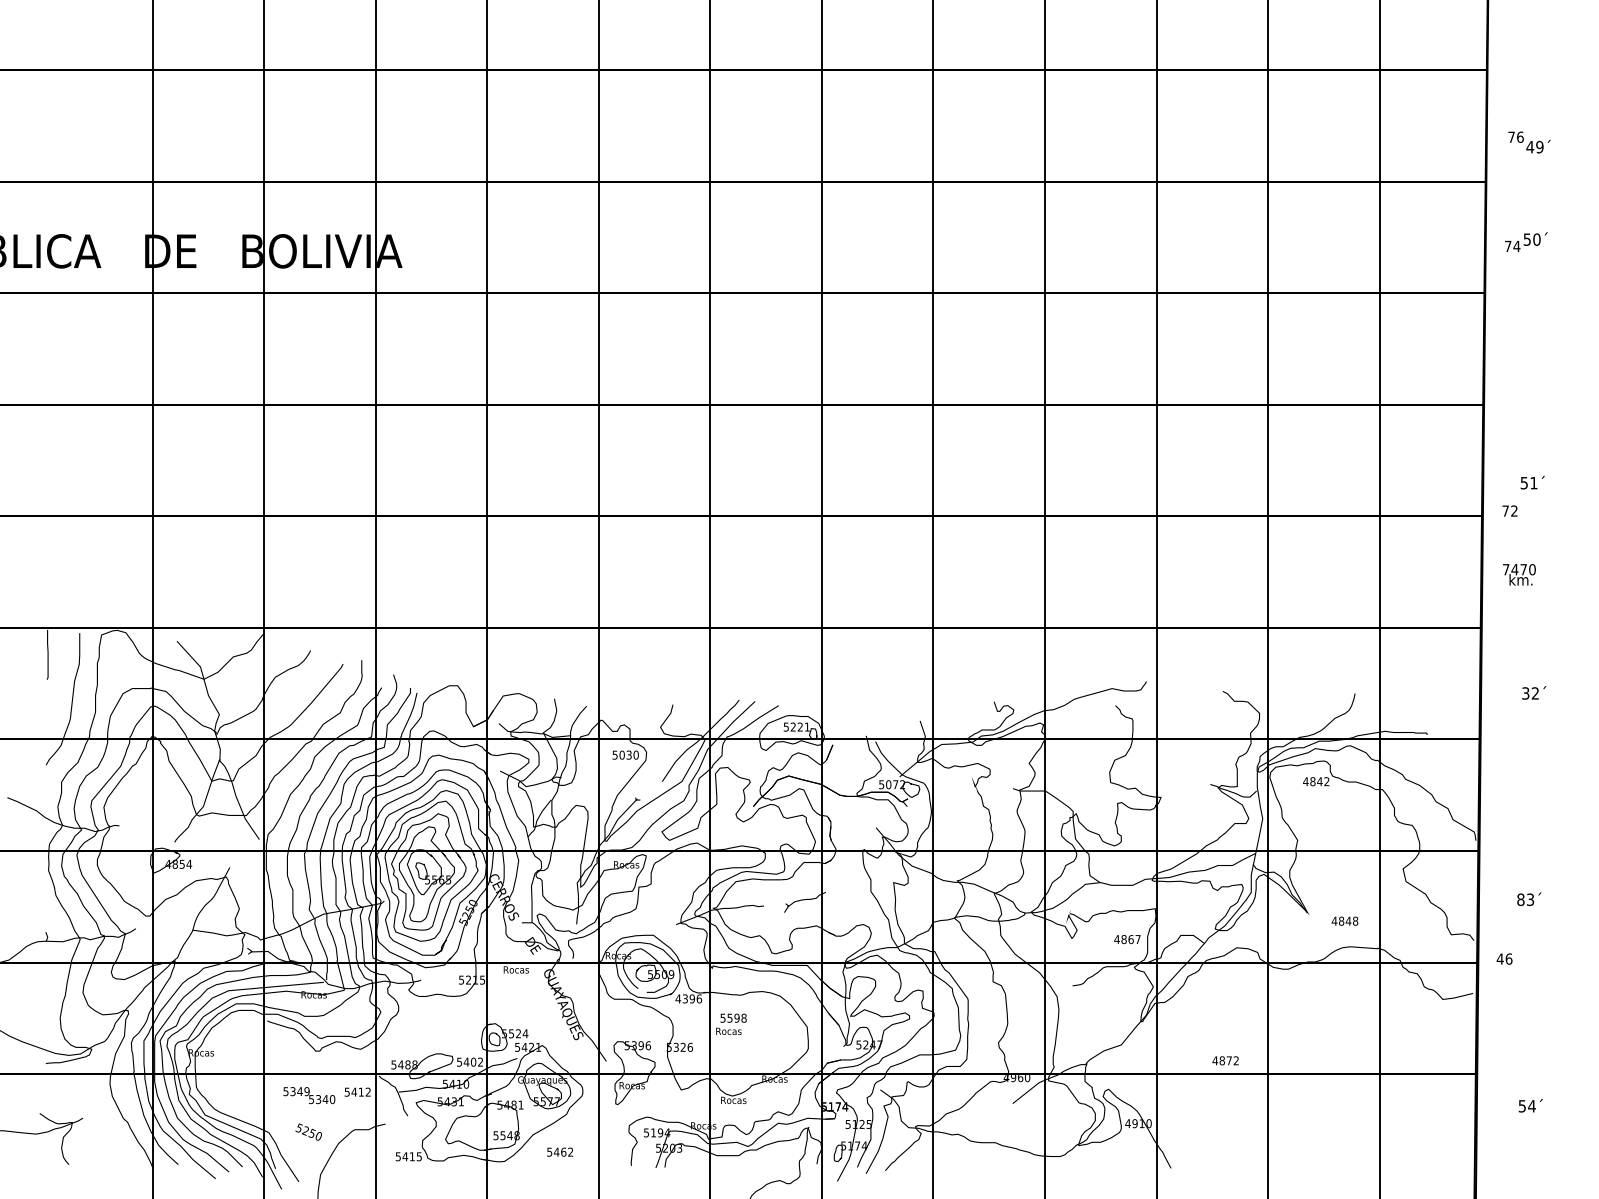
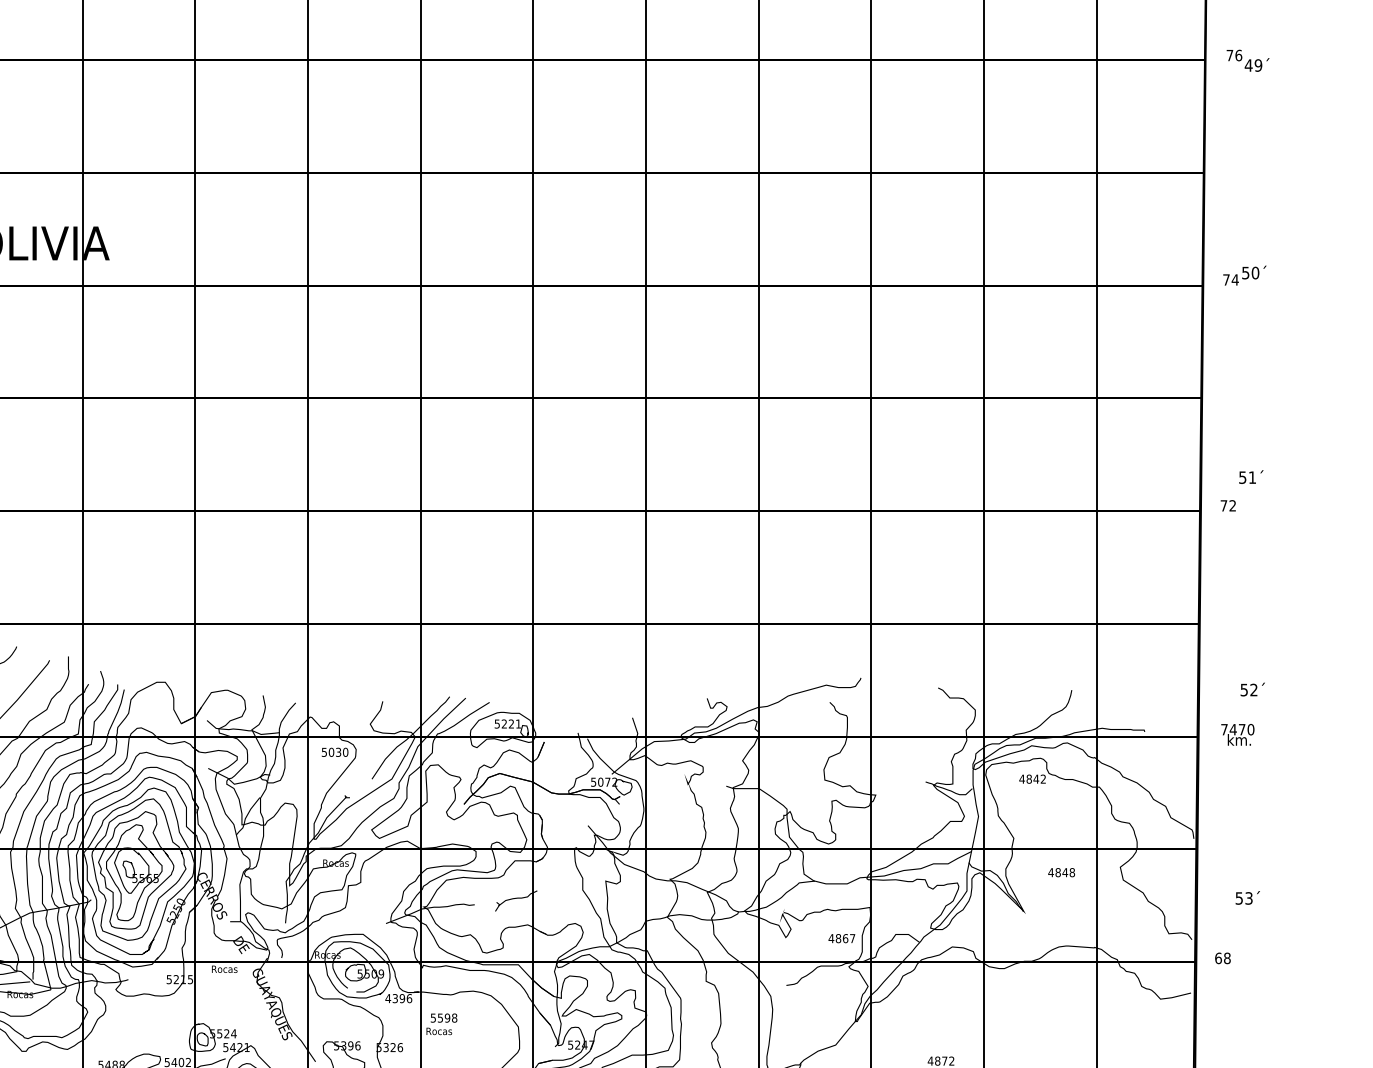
text: (1529, 142) -> (1248, 60), moved
text: (1526, 241) -> (1244, 274), moved
text: (1519, 574) -> (1237, 734), moved
text: (1525, 692) -> (1243, 689), 32´ -> 52´
text: (1520, 899) -> (1238, 898), 83´ -> 53´
text: (1344, 920) -> (1061, 871), moved
text: (1504, 958) -> (1222, 957), 46 -> 68

